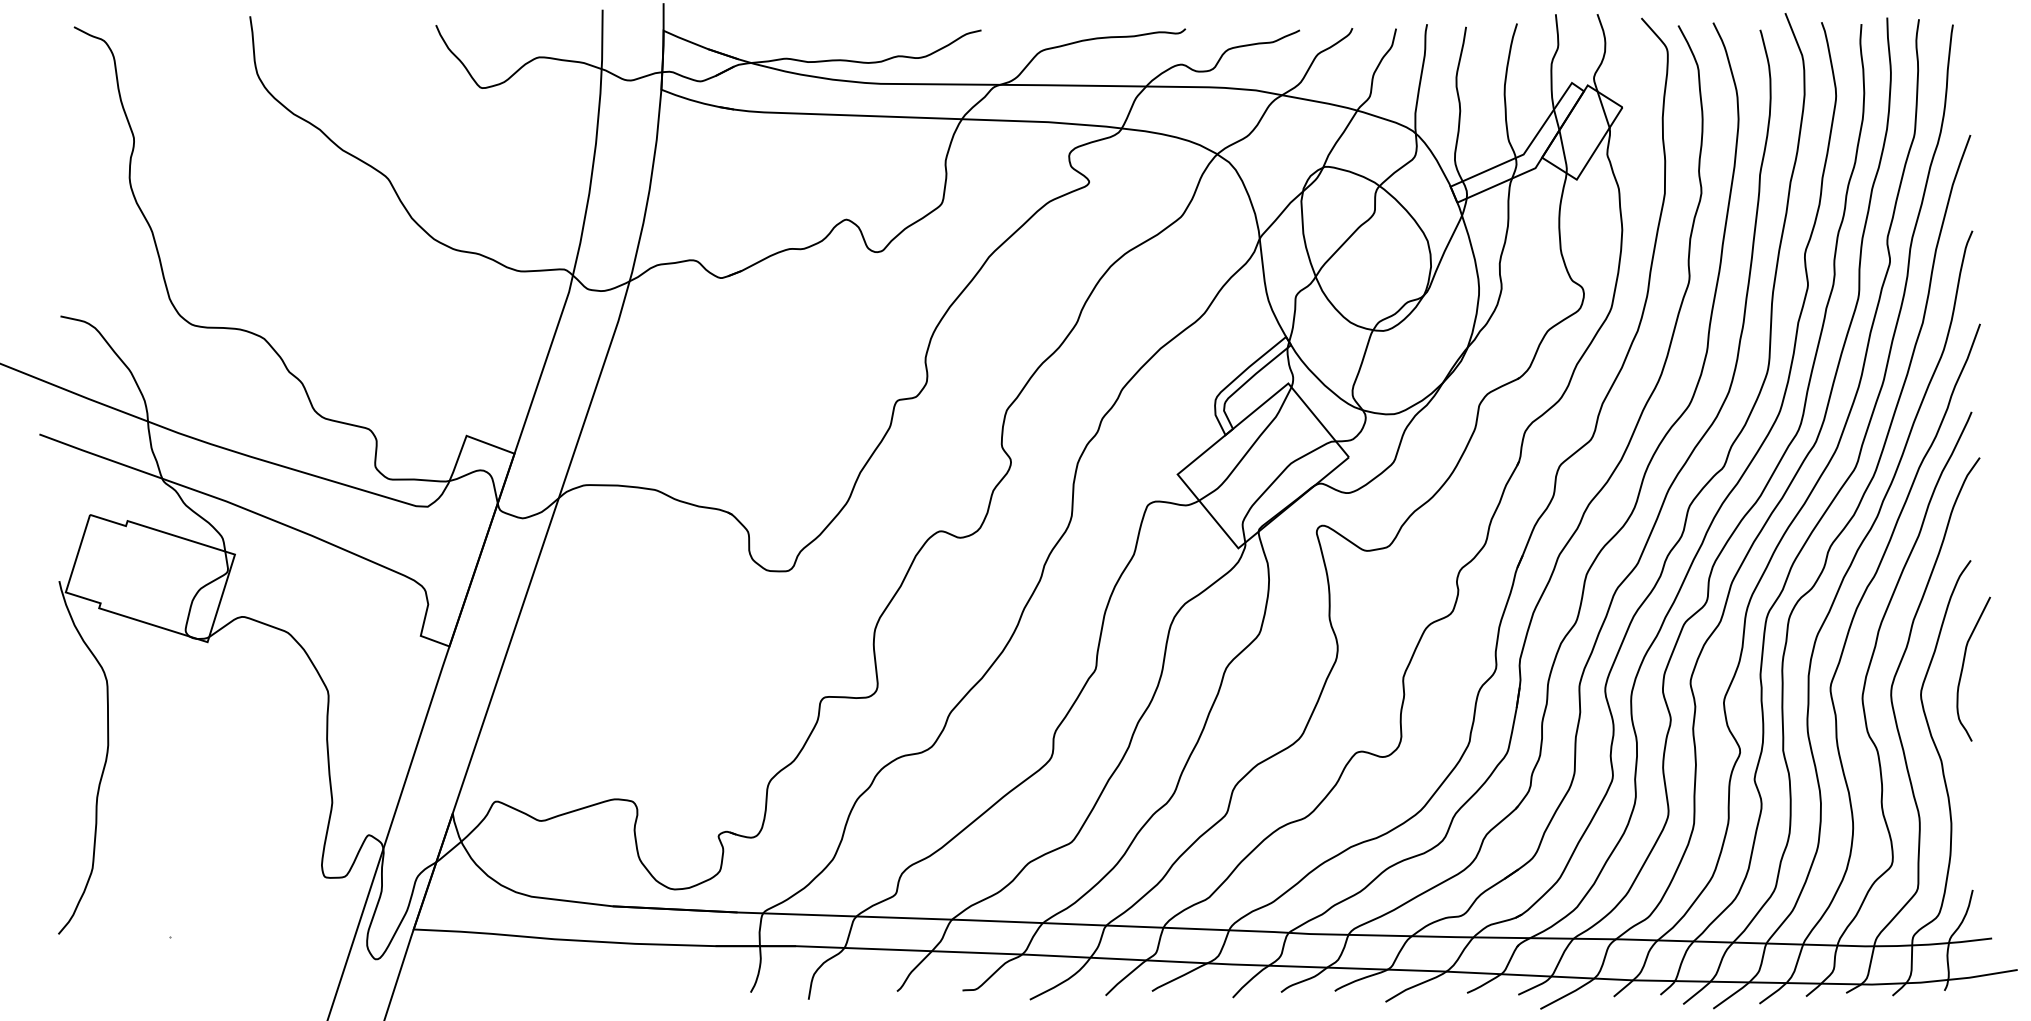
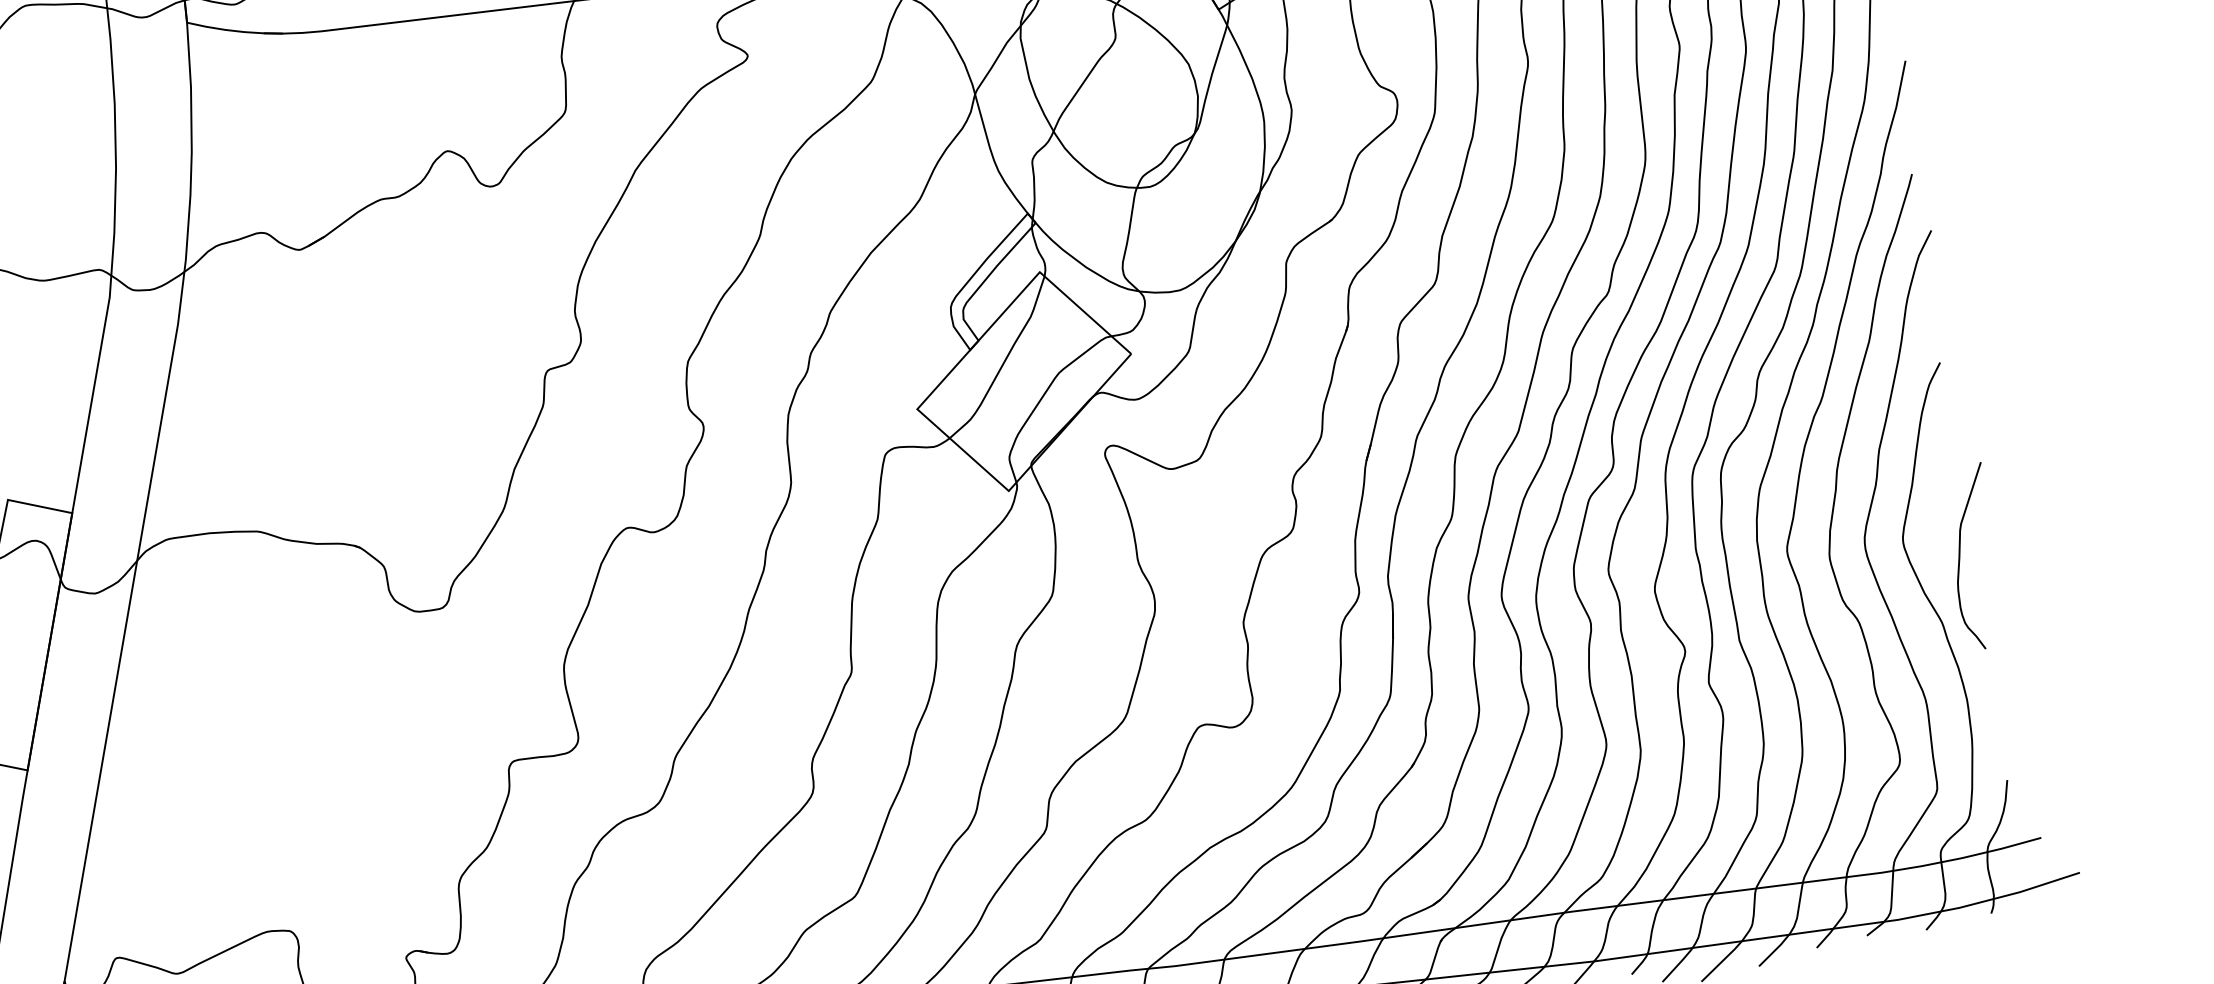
curve: (1963, 668) -> (1960, 558), moved

